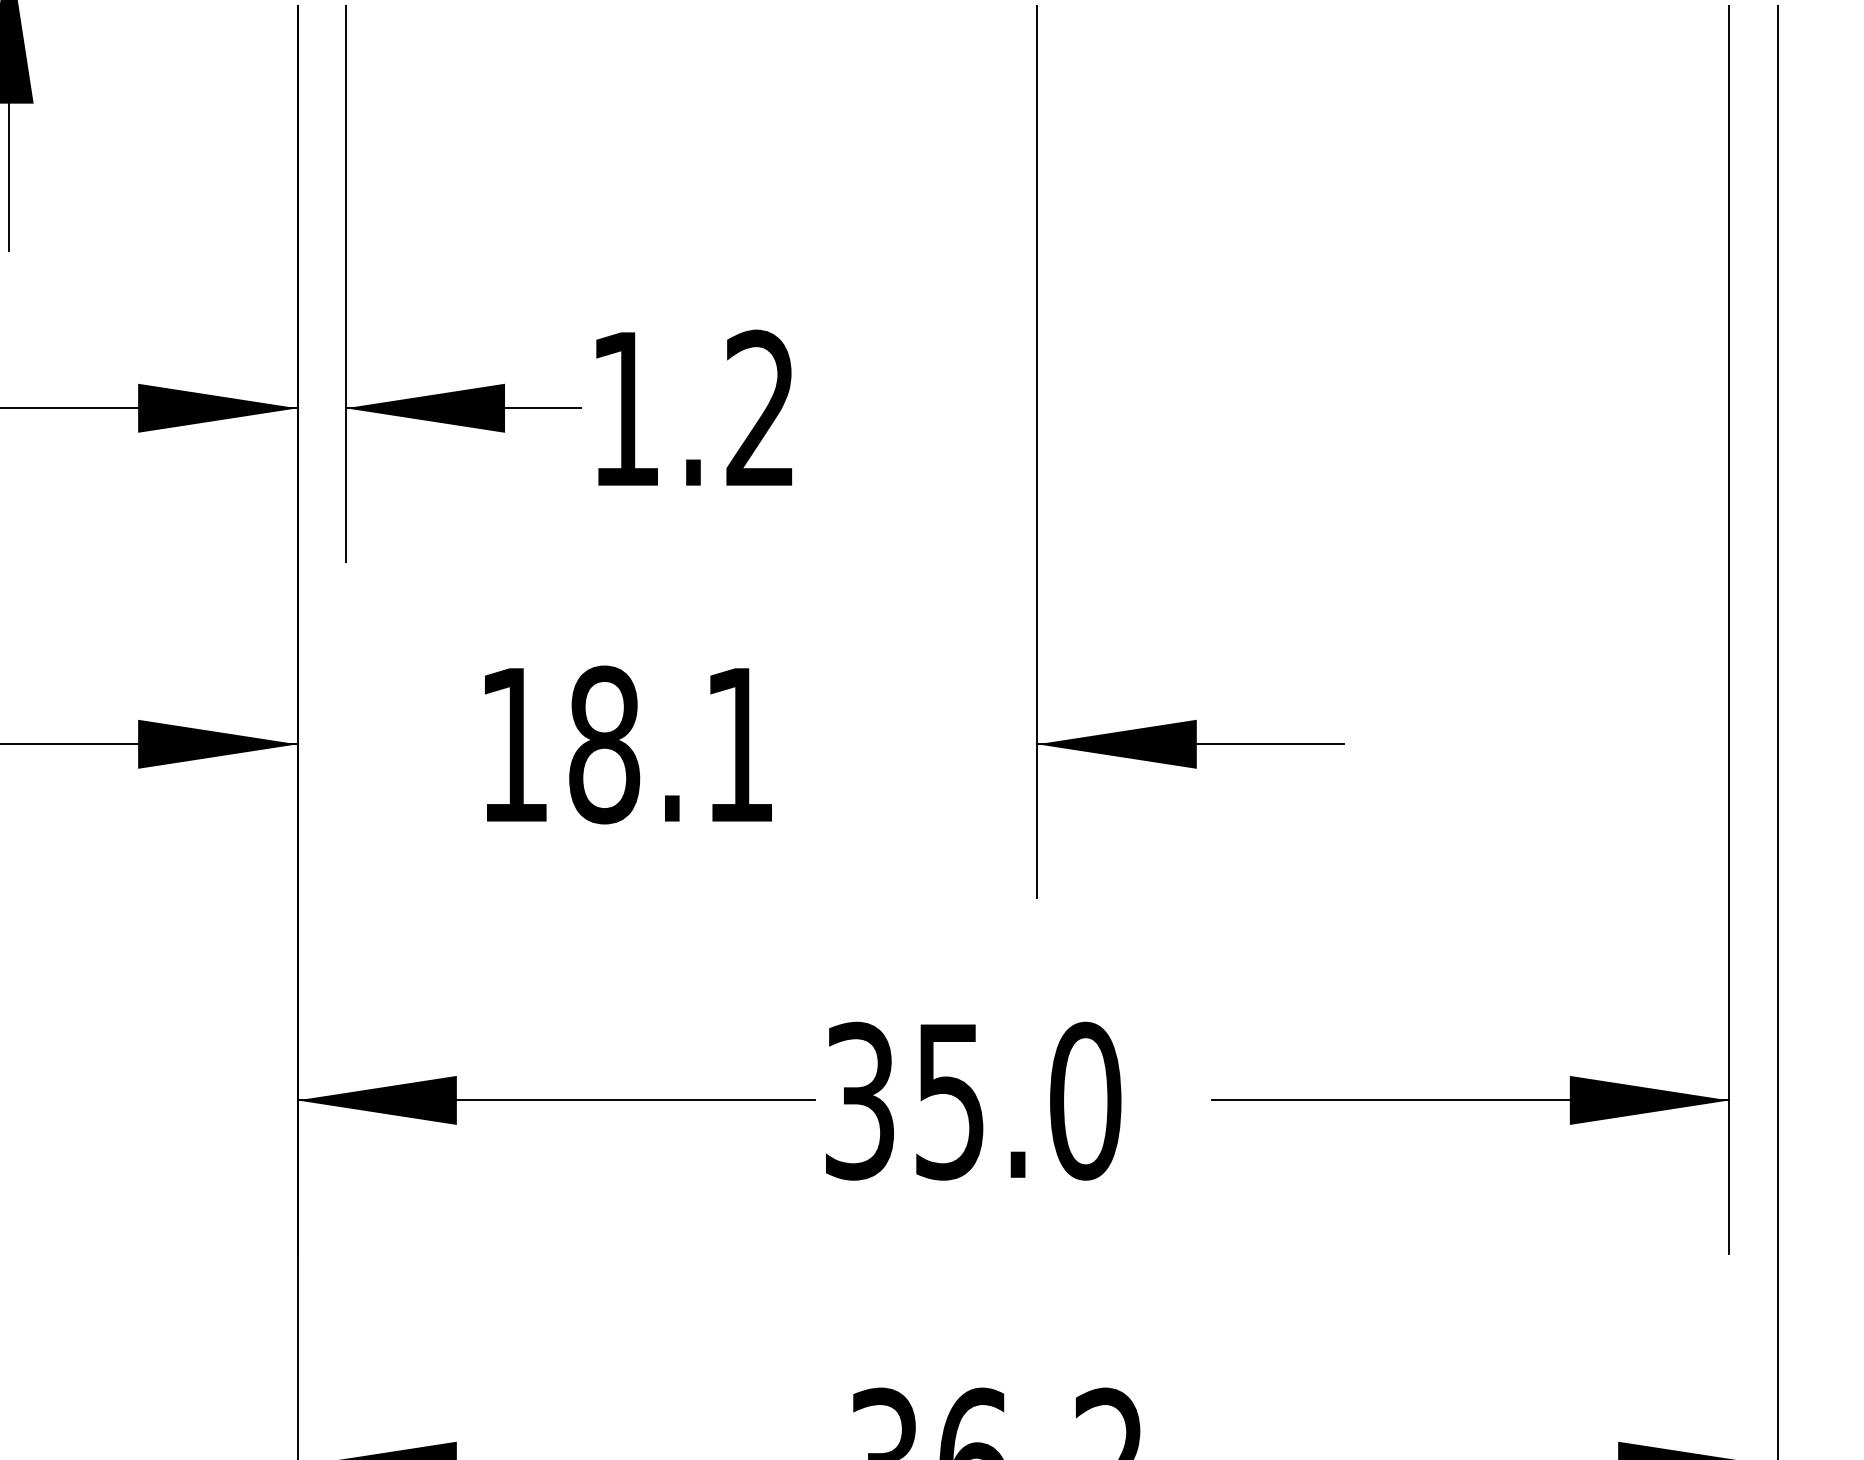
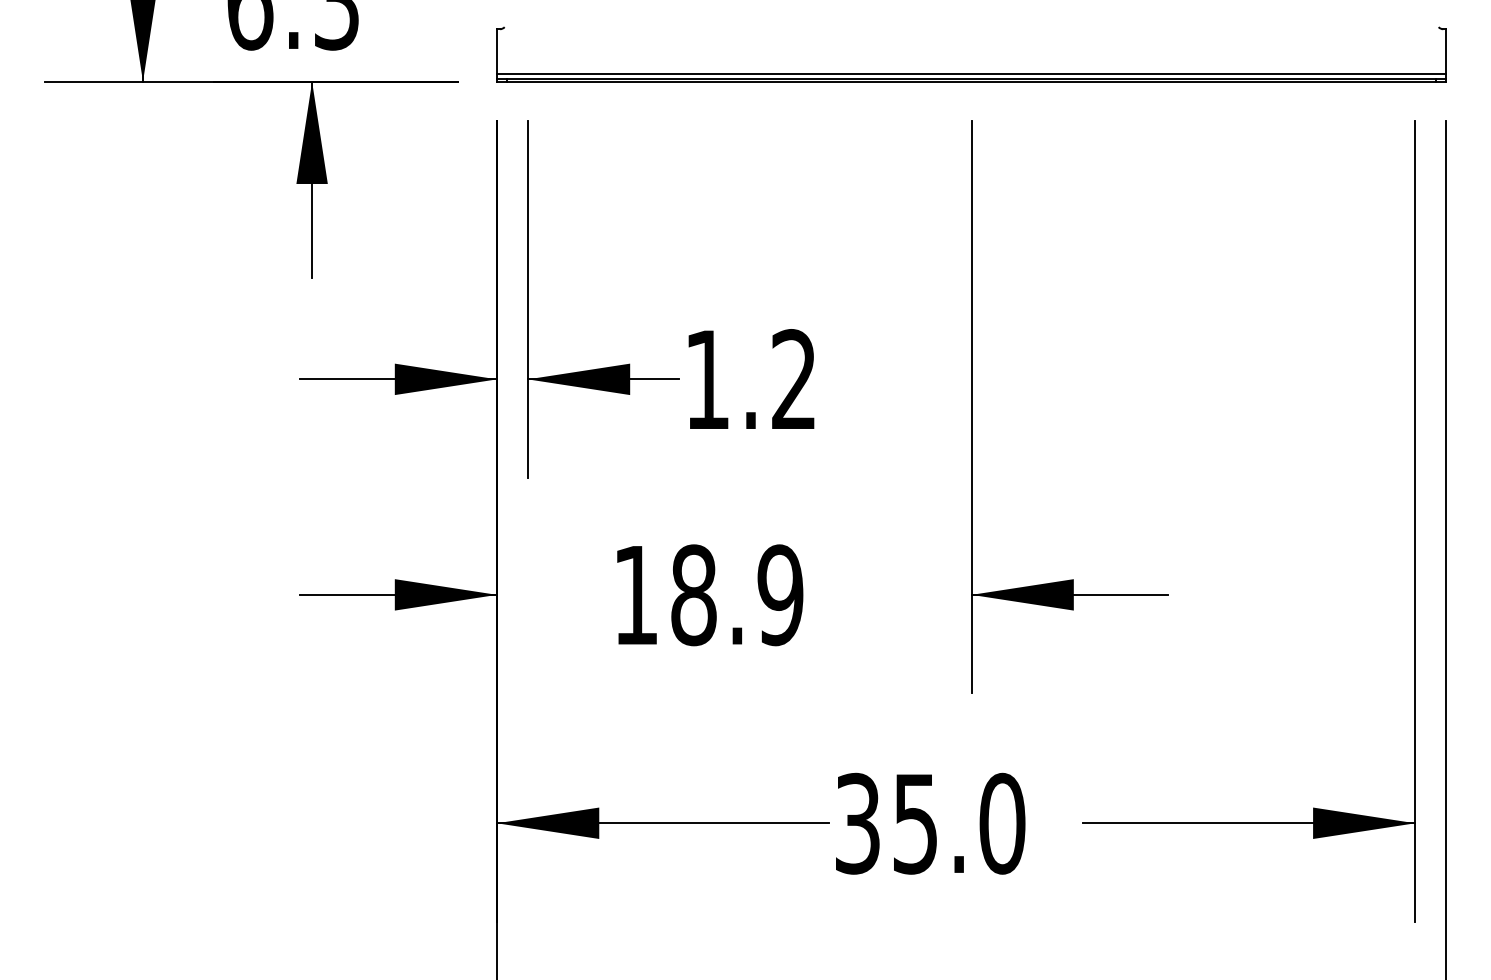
text: (739, 745) -> (780, 595), 18.1 -> 18.9

